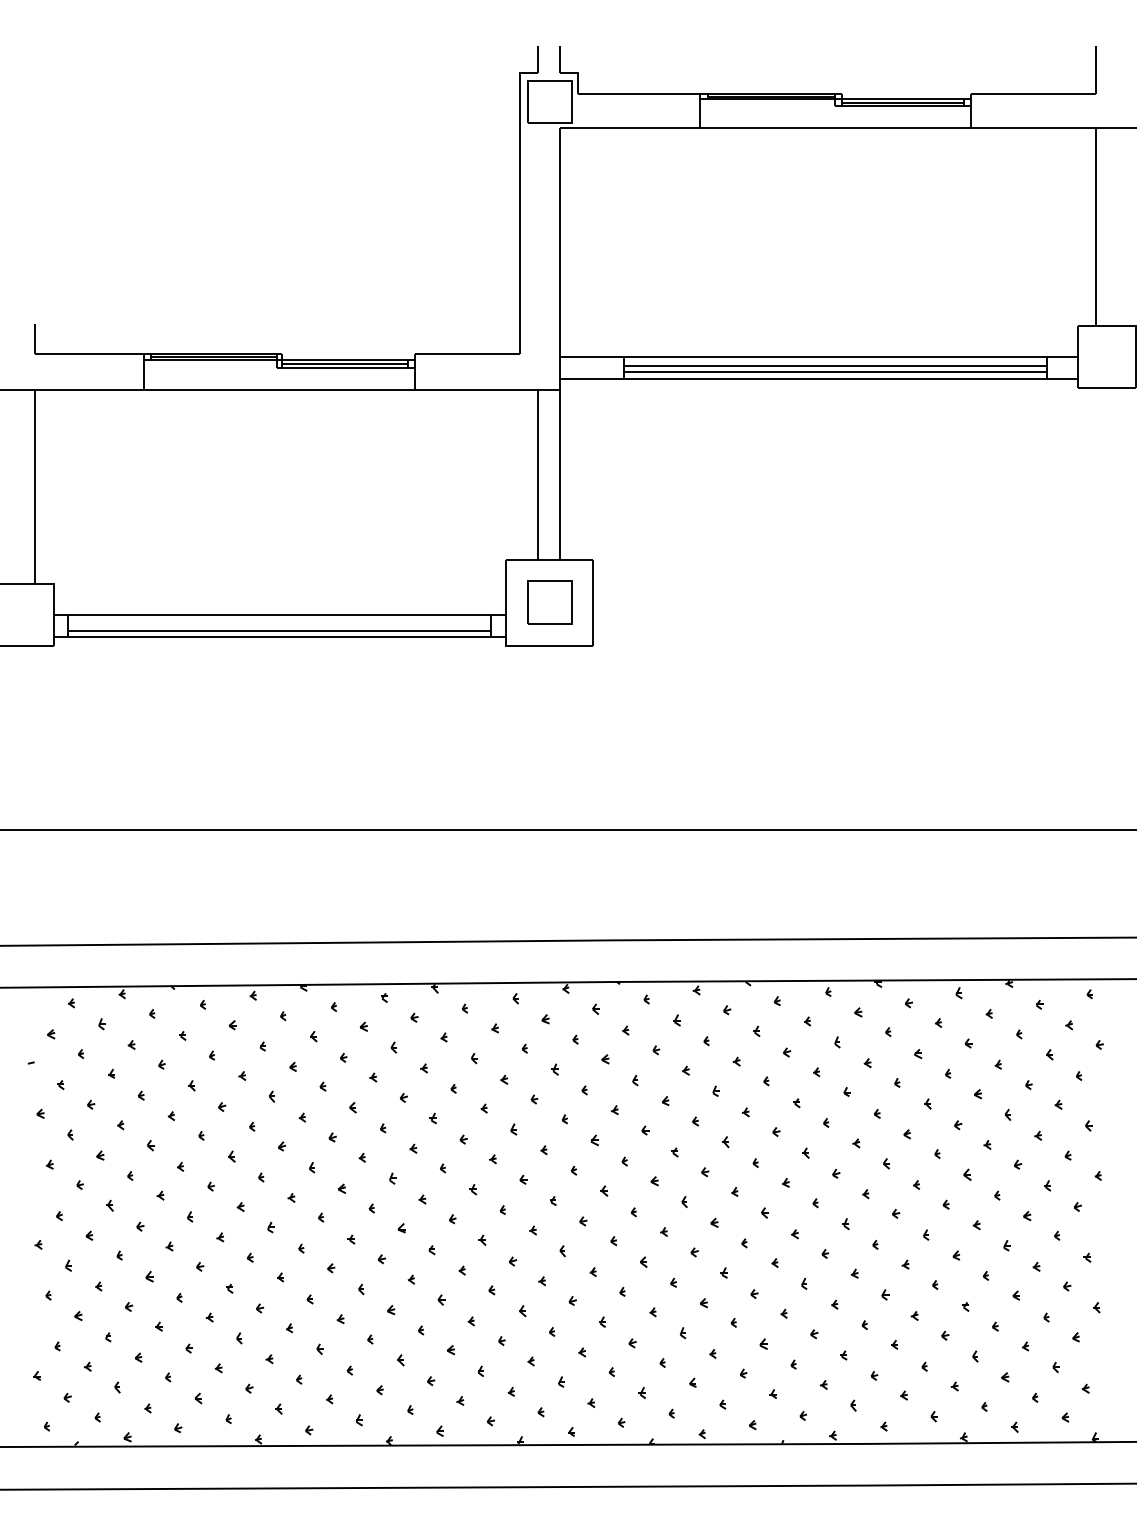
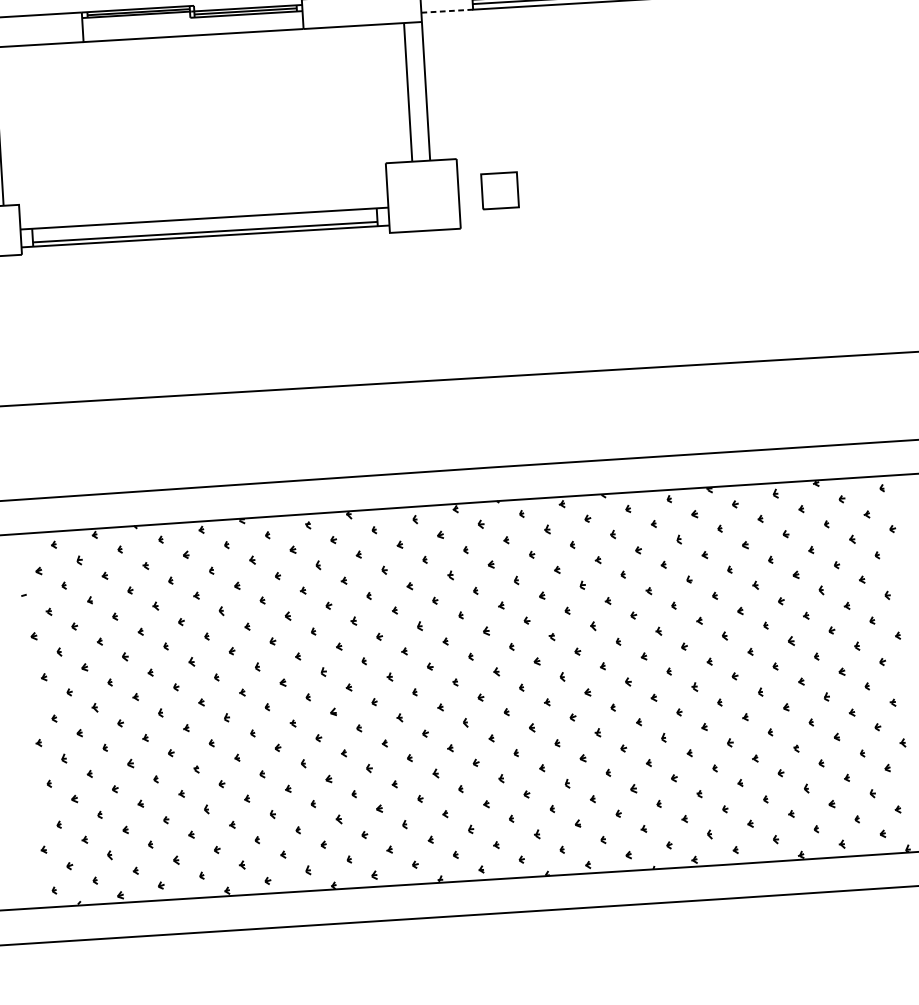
line: (591, 378) -> (446, 11), solid -> dashed
part: (549, 602) -> (500, 191), moved

